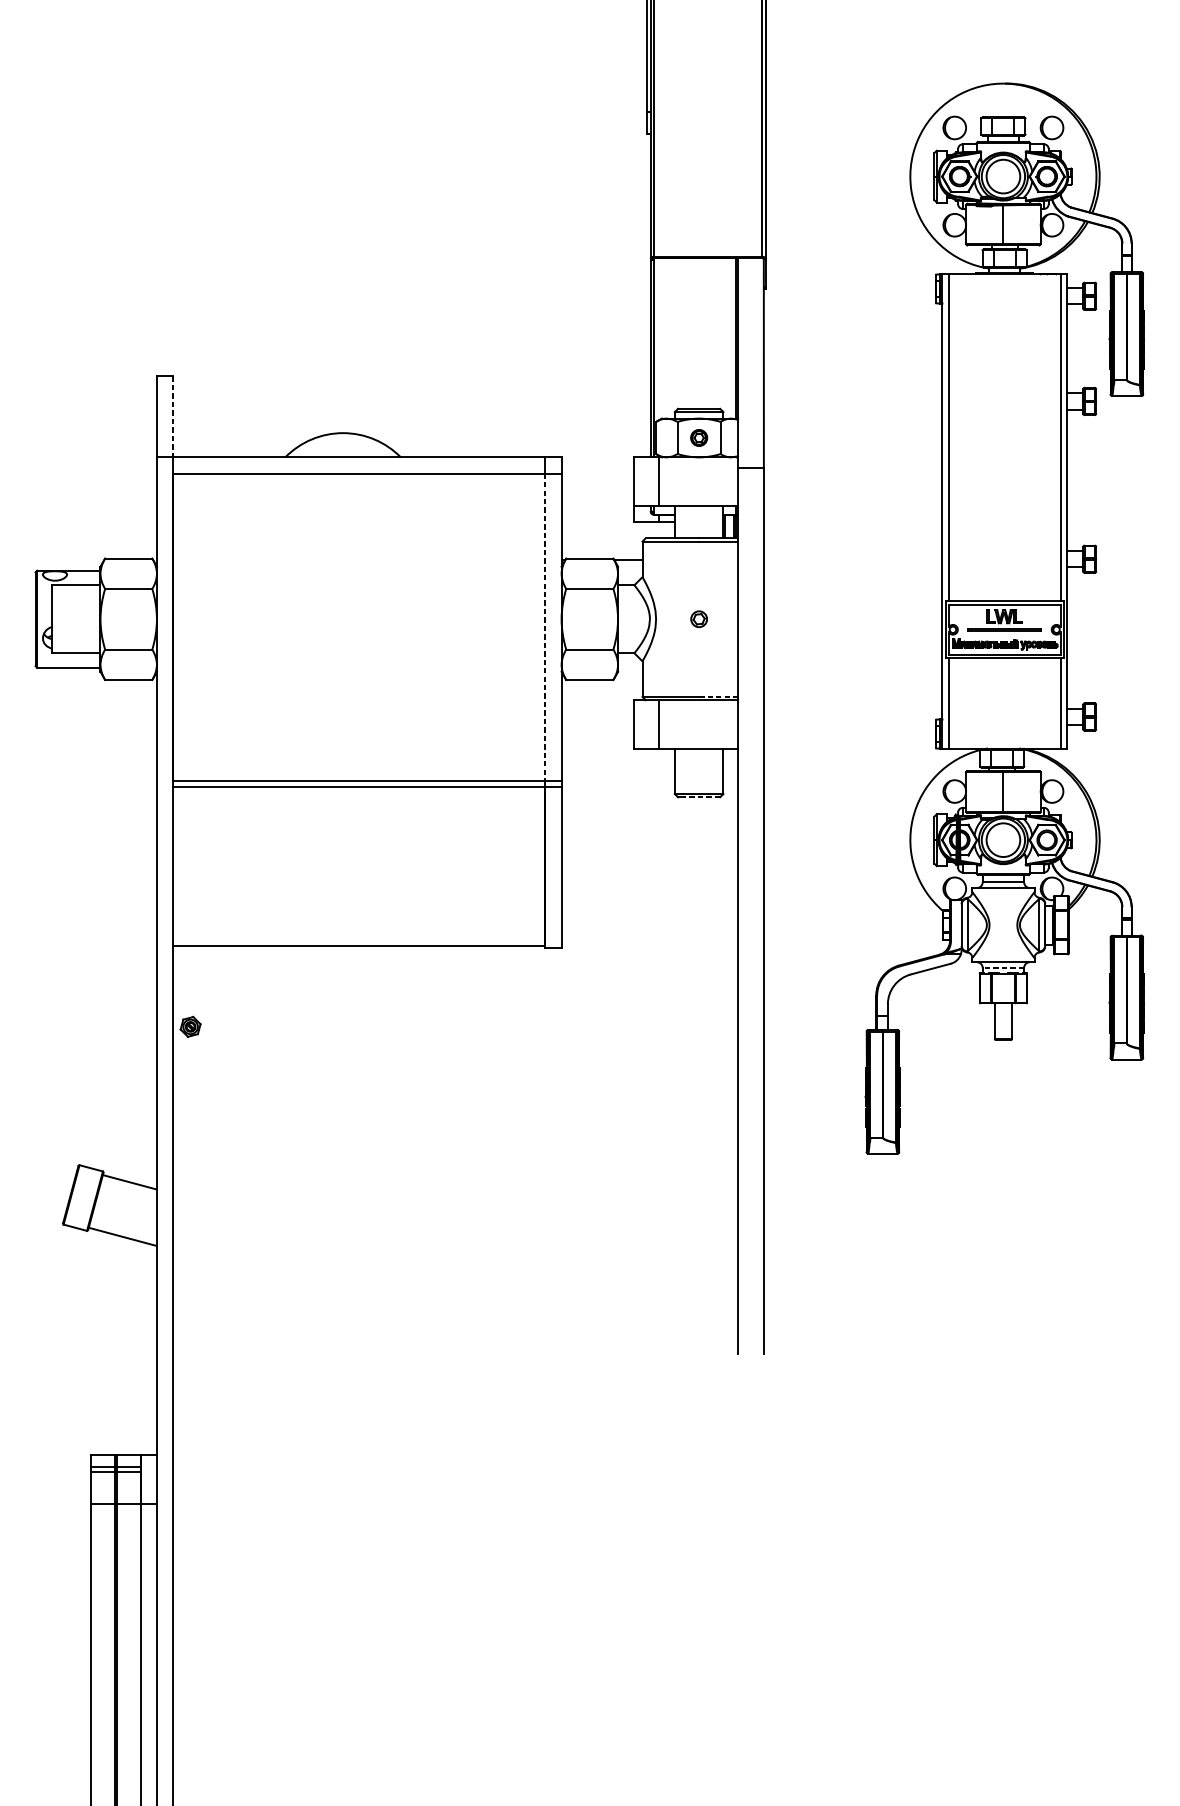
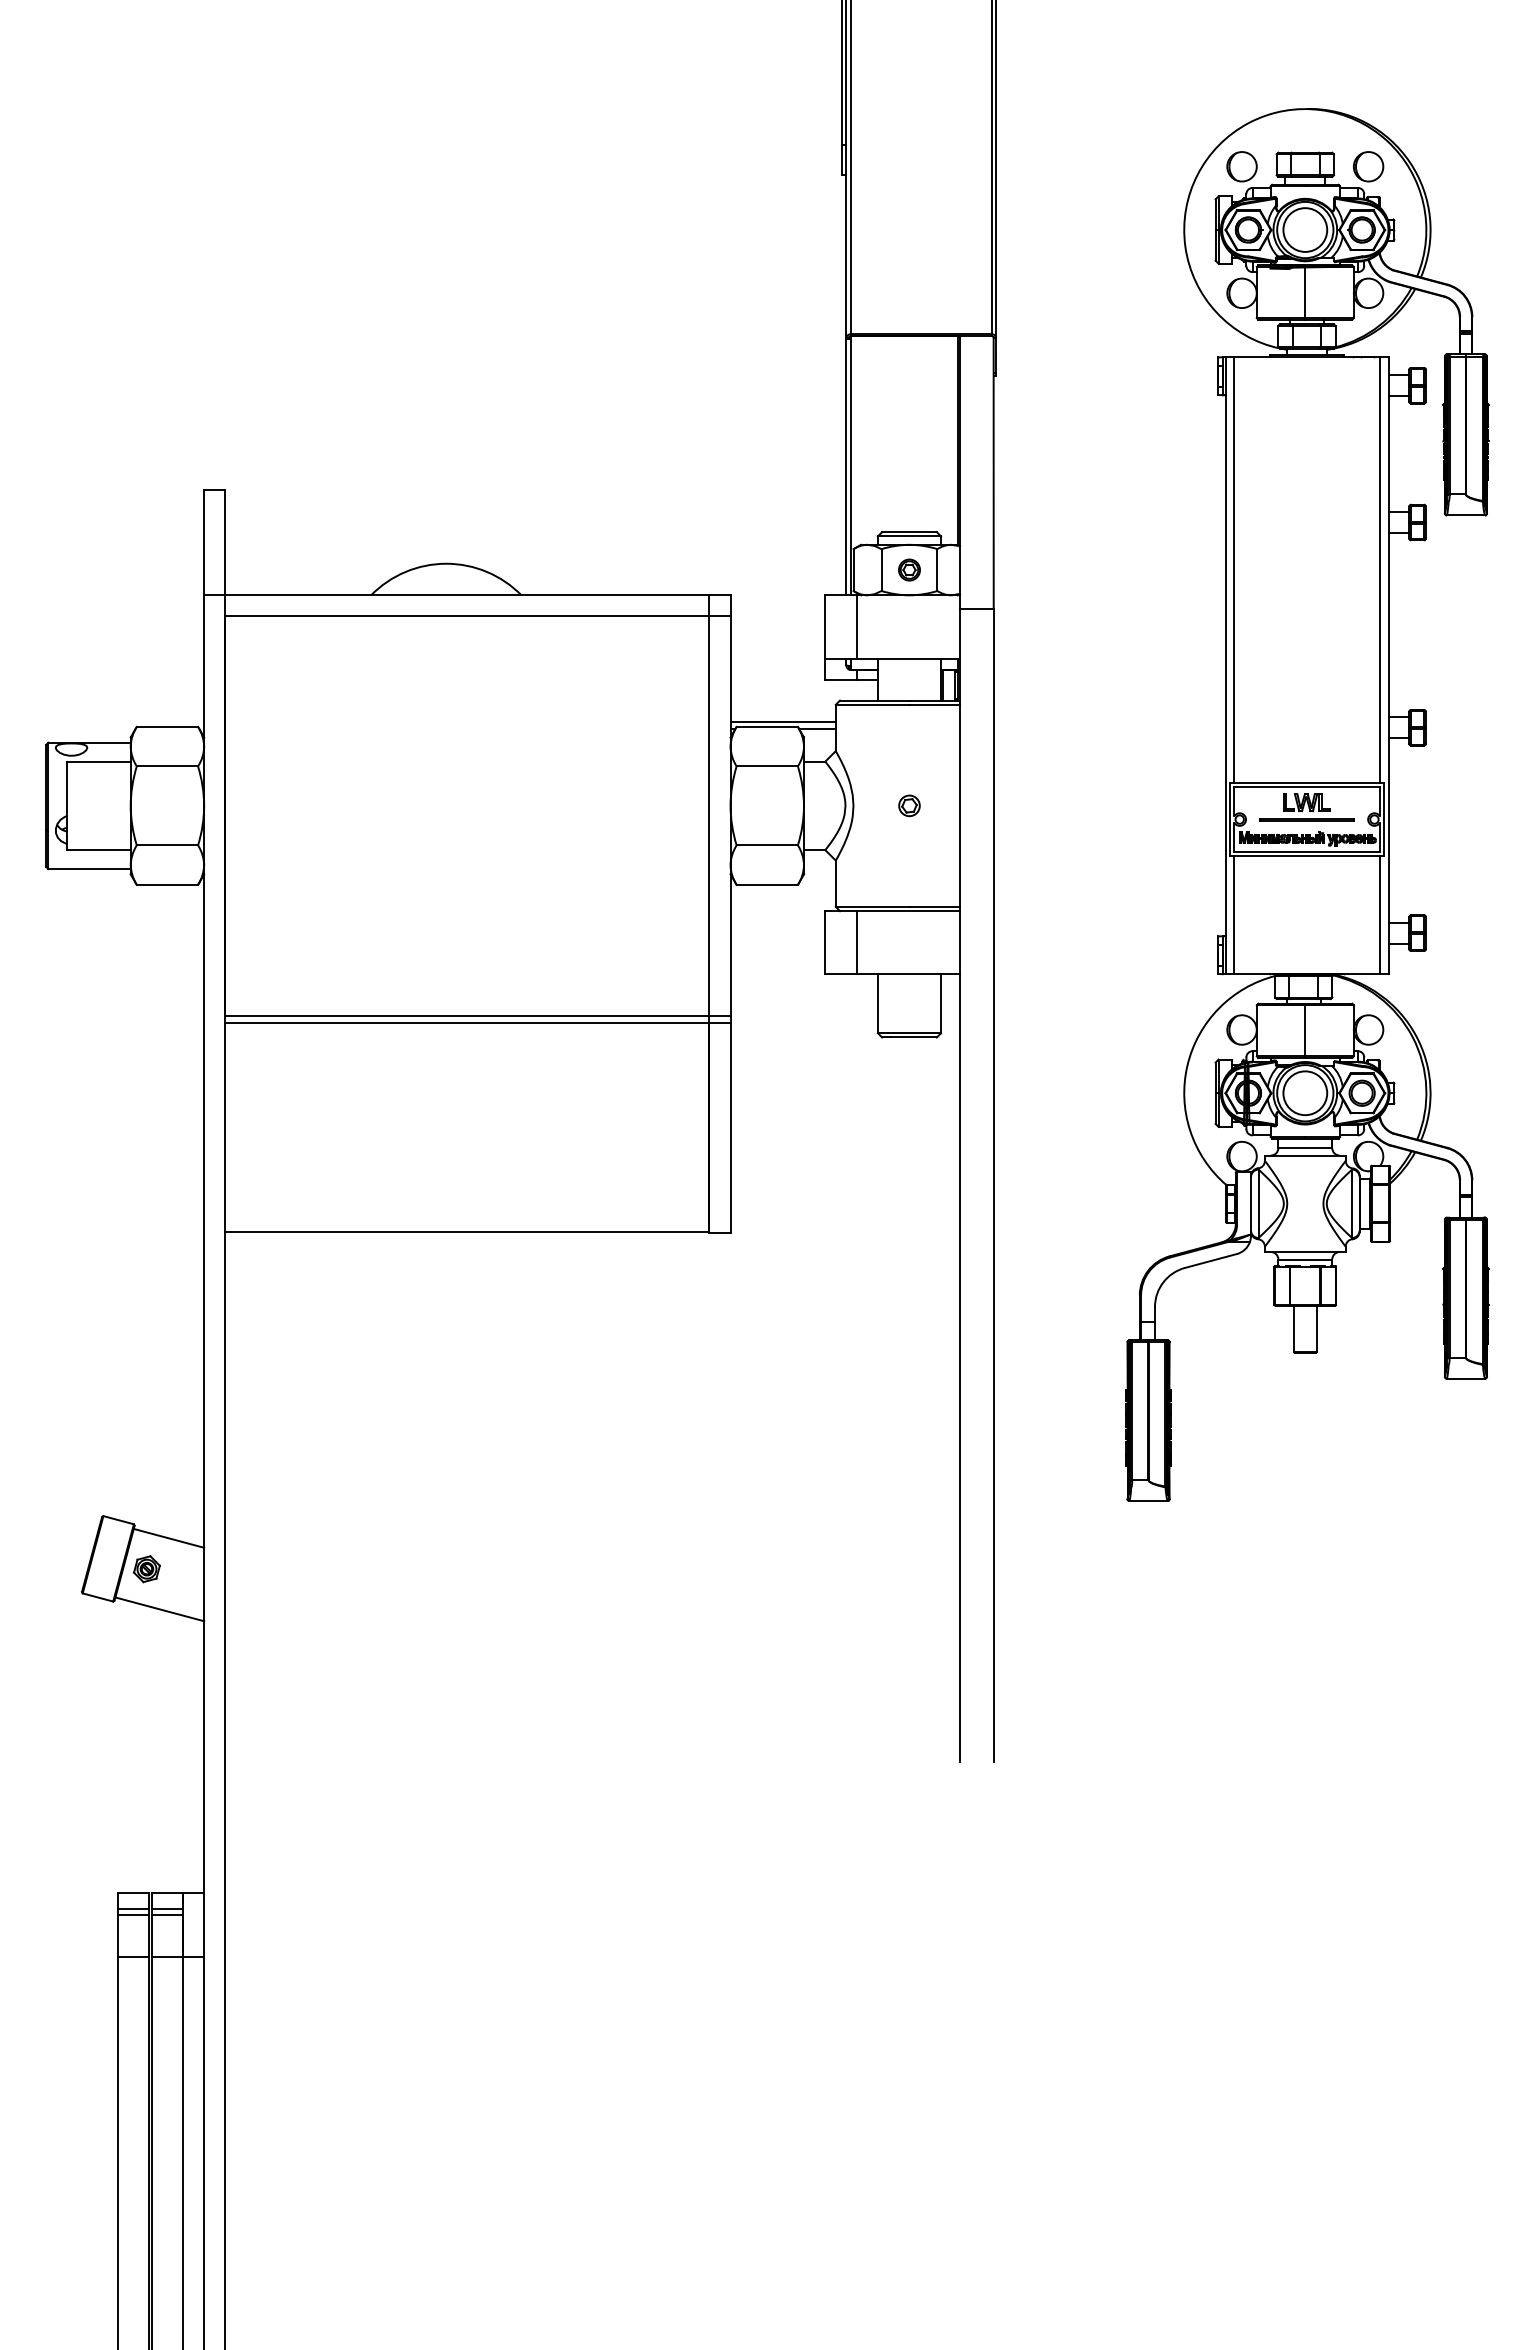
line: (173, 416) -> (225, 542), dashed -> solid
line: (601, 554) -> (782, 721), added
line: (545, 627) -> (709, 816), dashed -> solid
line: (719, 696) -> (935, 906), dashed -> solid
line: (702, 797) -> (914, 1037), dashed -> solid
line: (1003, 967) -> (1305, 1259), dashed -> solid
part: (190, 1027) -> (146, 1569), moved

